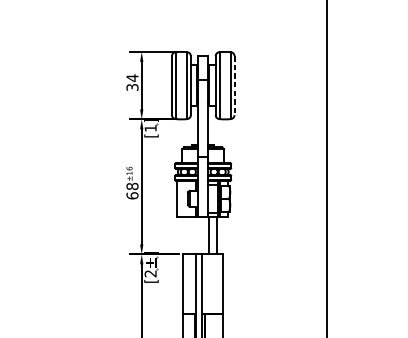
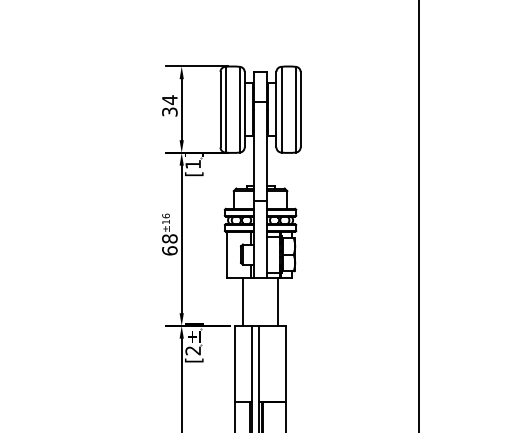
line: (234, 85) -> (300, 109), dashed -> solid
line: (208, 235) -> (242, 301), moved

